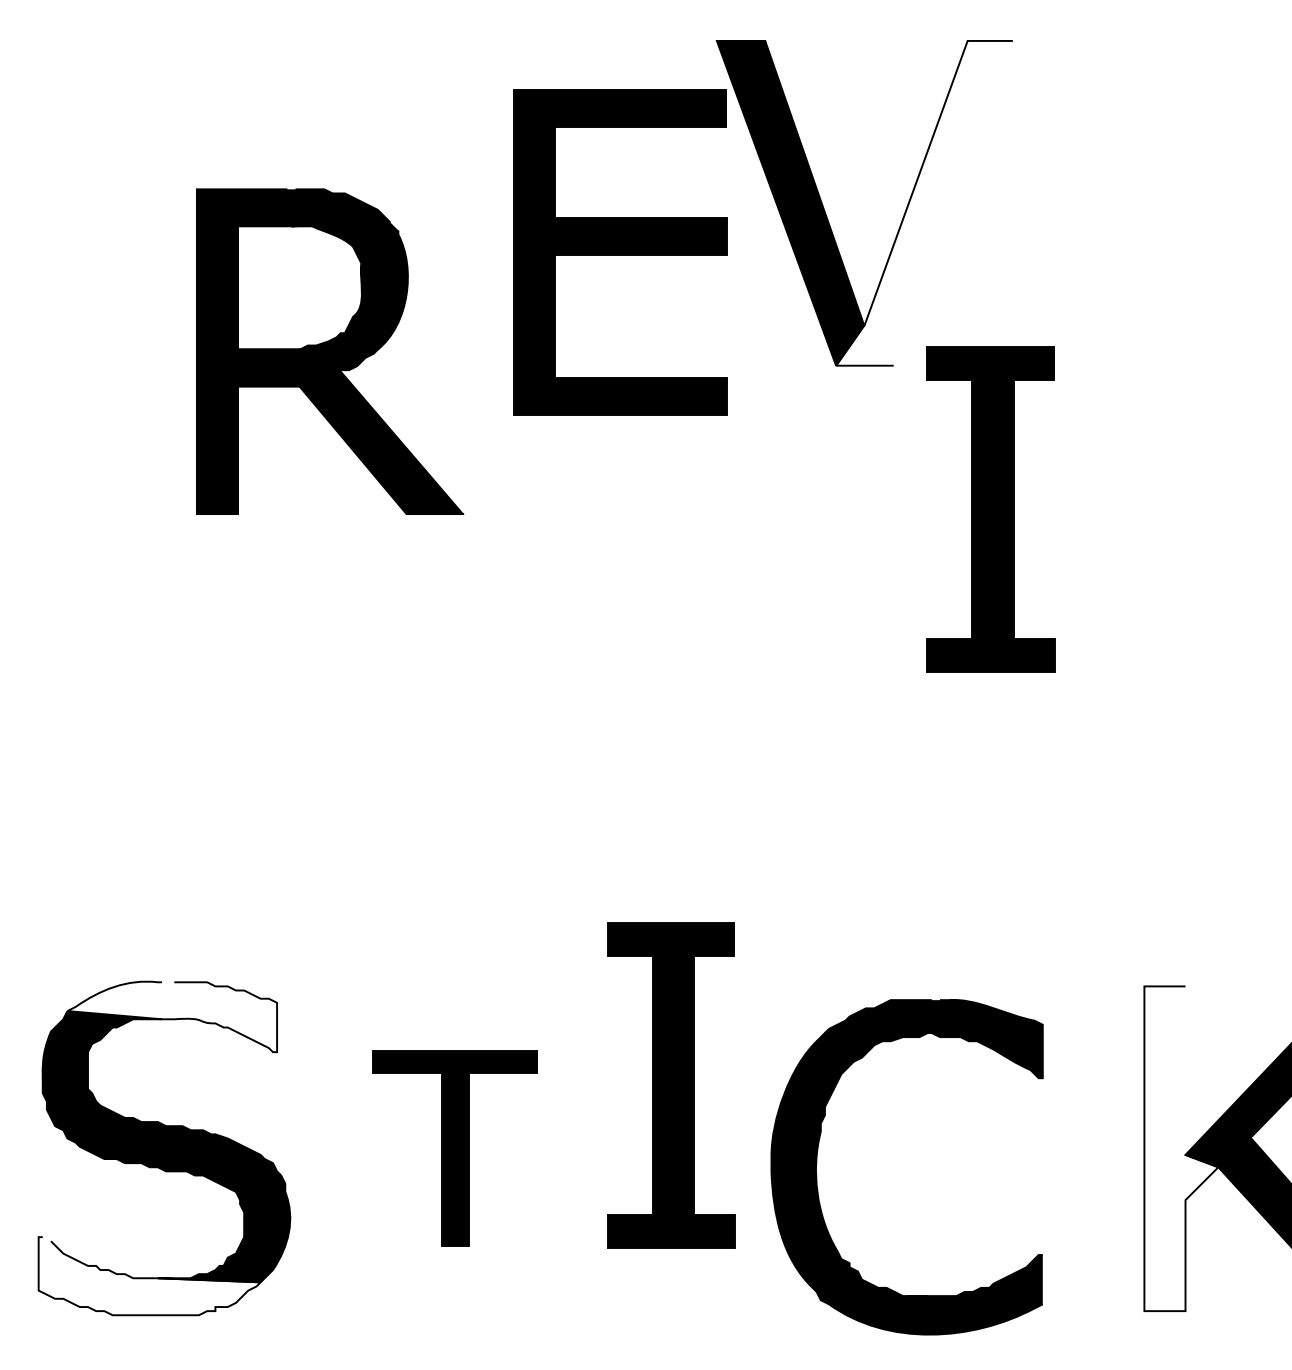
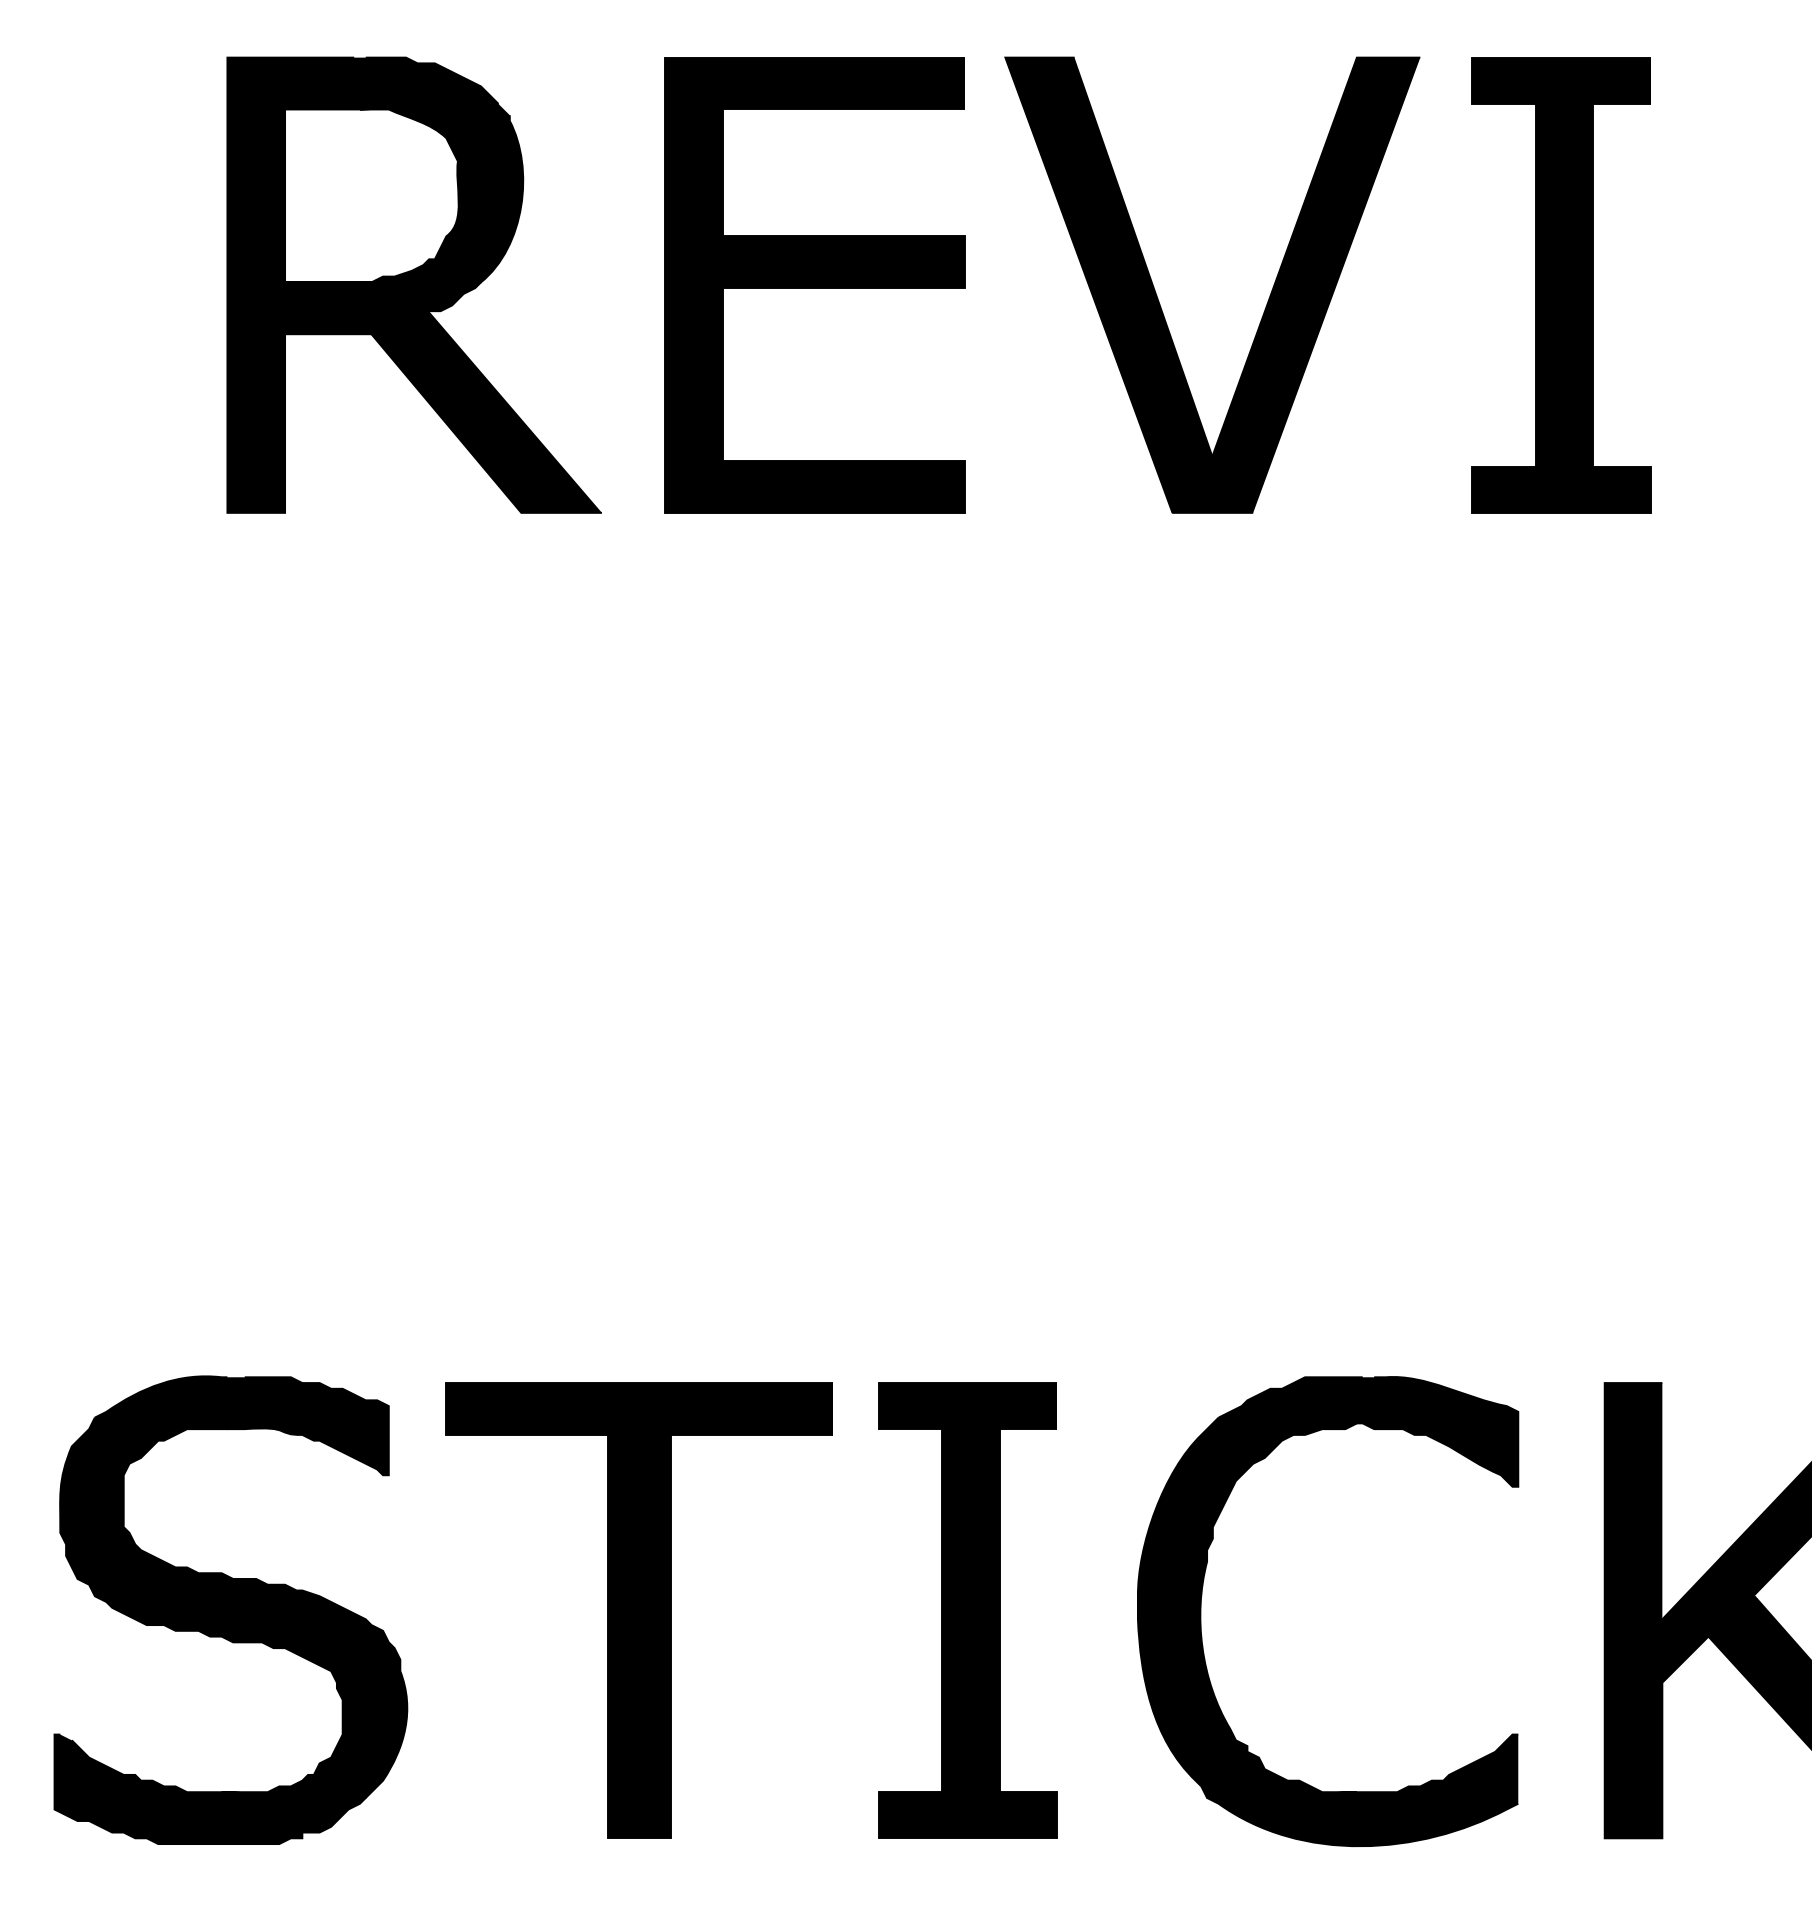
fill: (924, 202) -> (1296, 284), added
part: (619, 252) -> (814, 285), moved
part: (329, 351) -> (413, 284), moved
part: (990, 509) -> (1561, 285), moved
fill: (172, 1016) -> (241, 1425), added
part: (671, 1085) -> (967, 1610), moved
part: (455, 1148) -> (638, 1610), size x1.67
fill: (1181, 1148) -> (1656, 1610), added
part: (817, 1156) -> (1202, 1596), moved
fill: (149, 1276) -> (209, 1789), added

